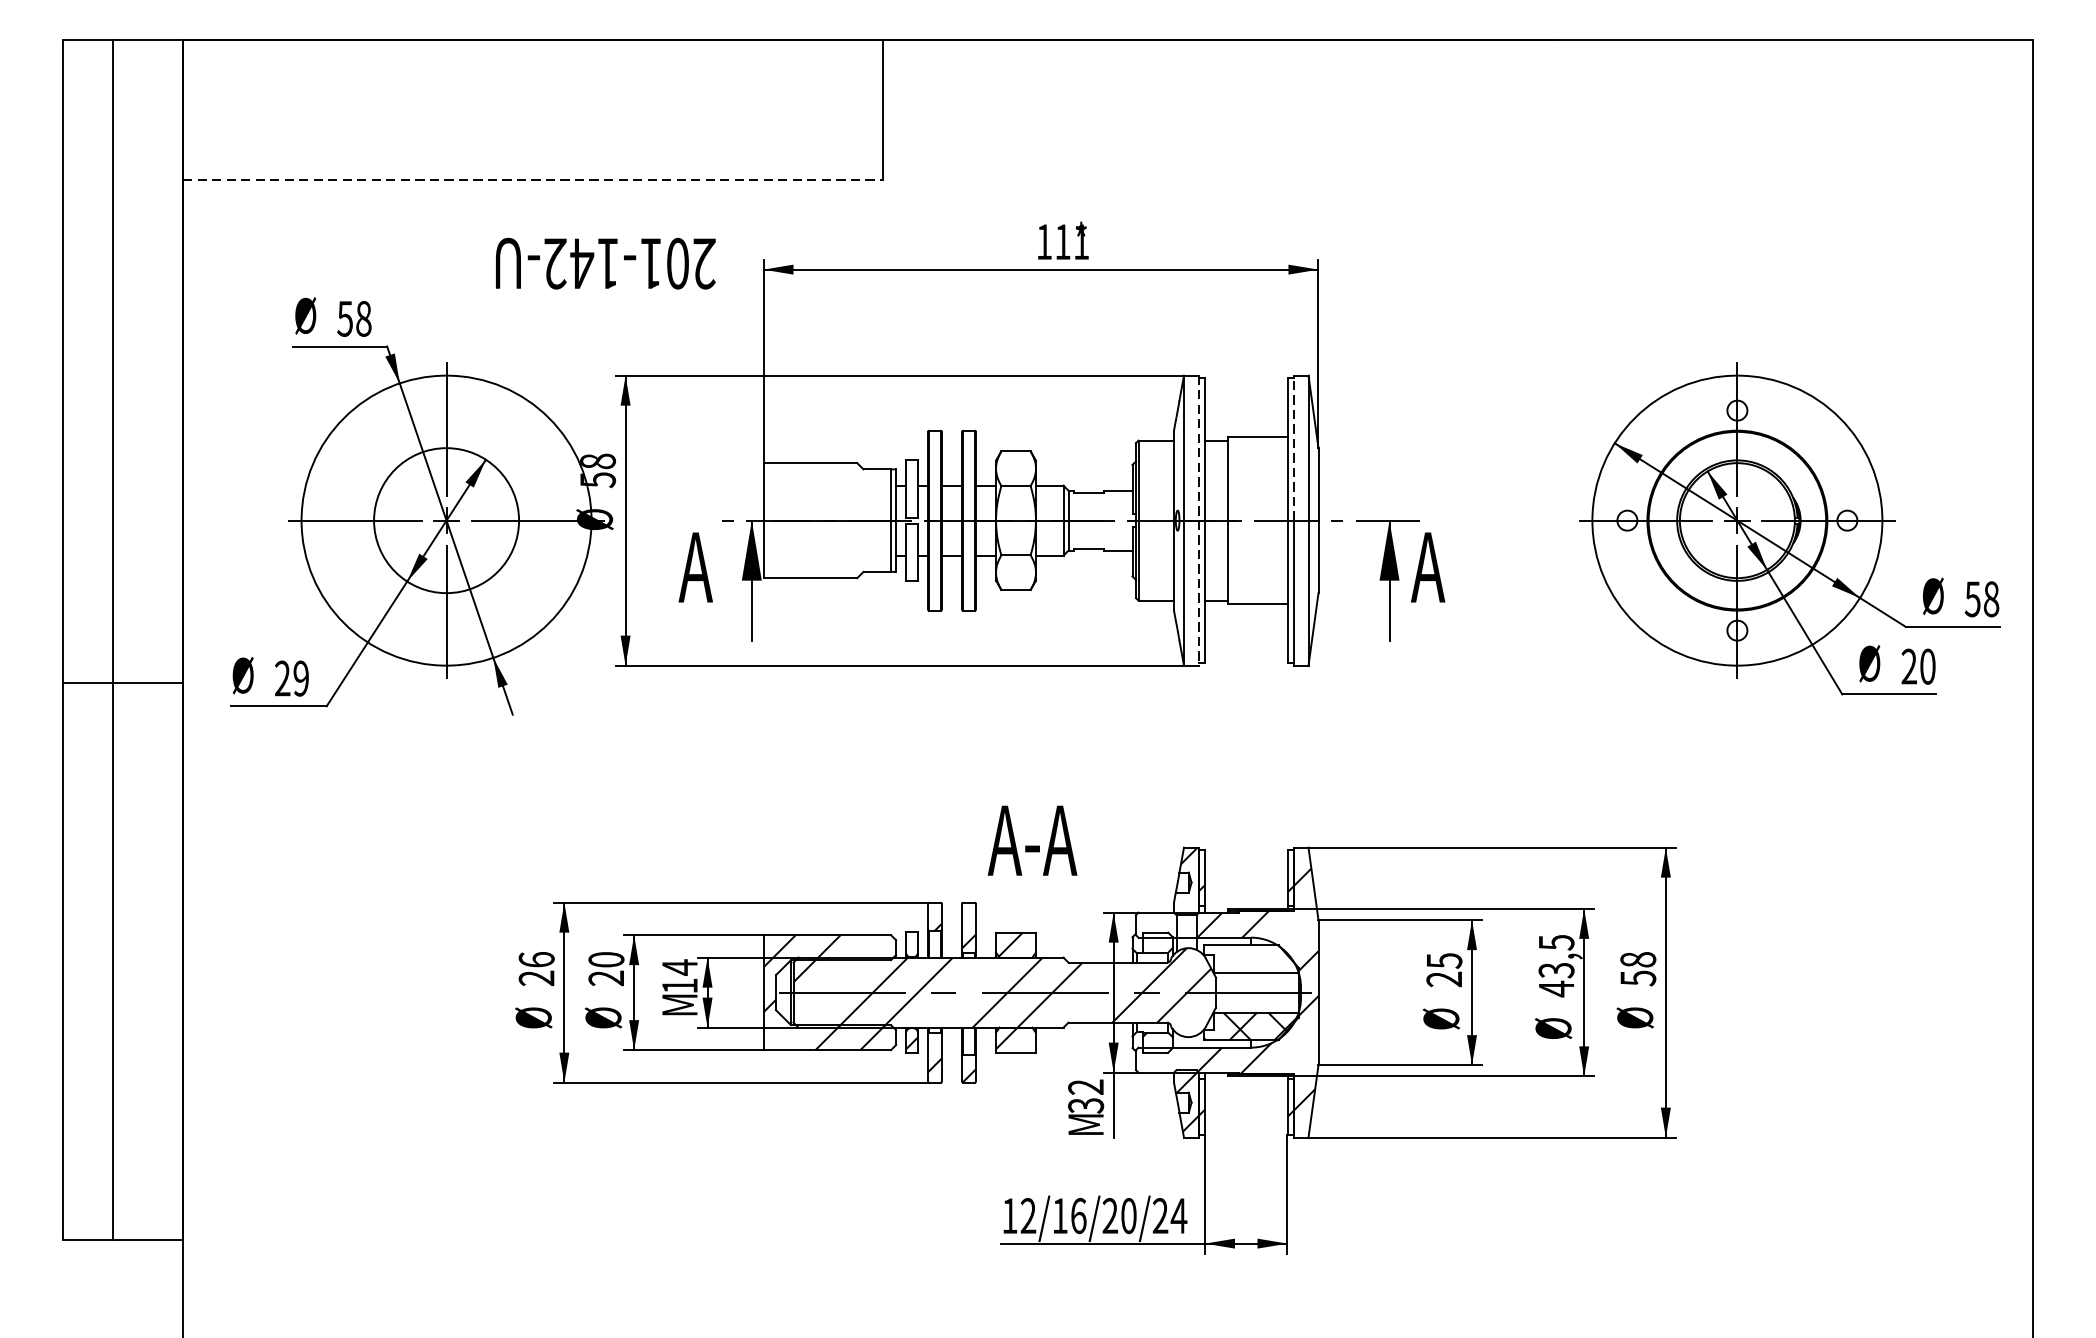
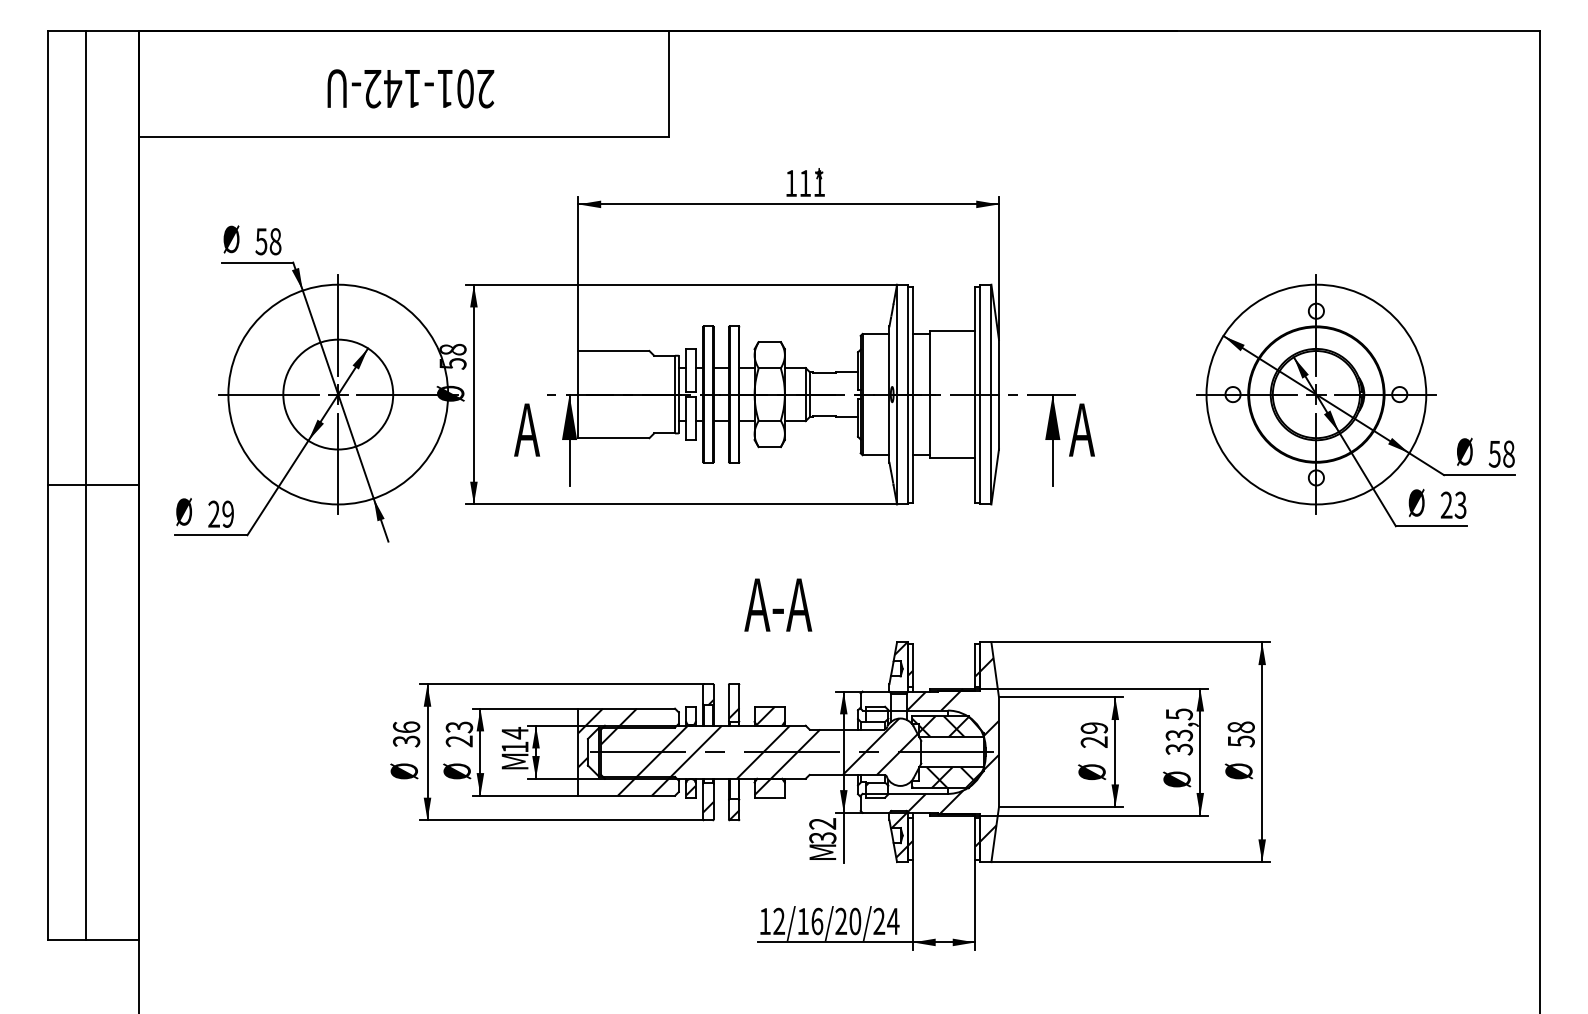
line: (533, 180) -> (404, 136), dashed -> solid
text: (605, 263) -> (410, 88), moved
line: (1294, 447) -> (980, 339), dashed -> solid
line: (1199, 520) -> (908, 394), dashed -> solid
text: (1927, 665) -> (1460, 504), 20 -> 23
line: (122, 682) -> (92, 485), moved
text: (1032, 839) -> (778, 604), moved
hatch: (1250, 958) -> (947, 726), added
text: (606, 959) -> (459, 727), 20 -> 23
text: (1443, 961) -> (1093, 728), 25 -> 29
text: (536, 978) -> (406, 741), 26 -> 36
text: (1555, 989) -> (1178, 749), 43,5 -> 33,5

